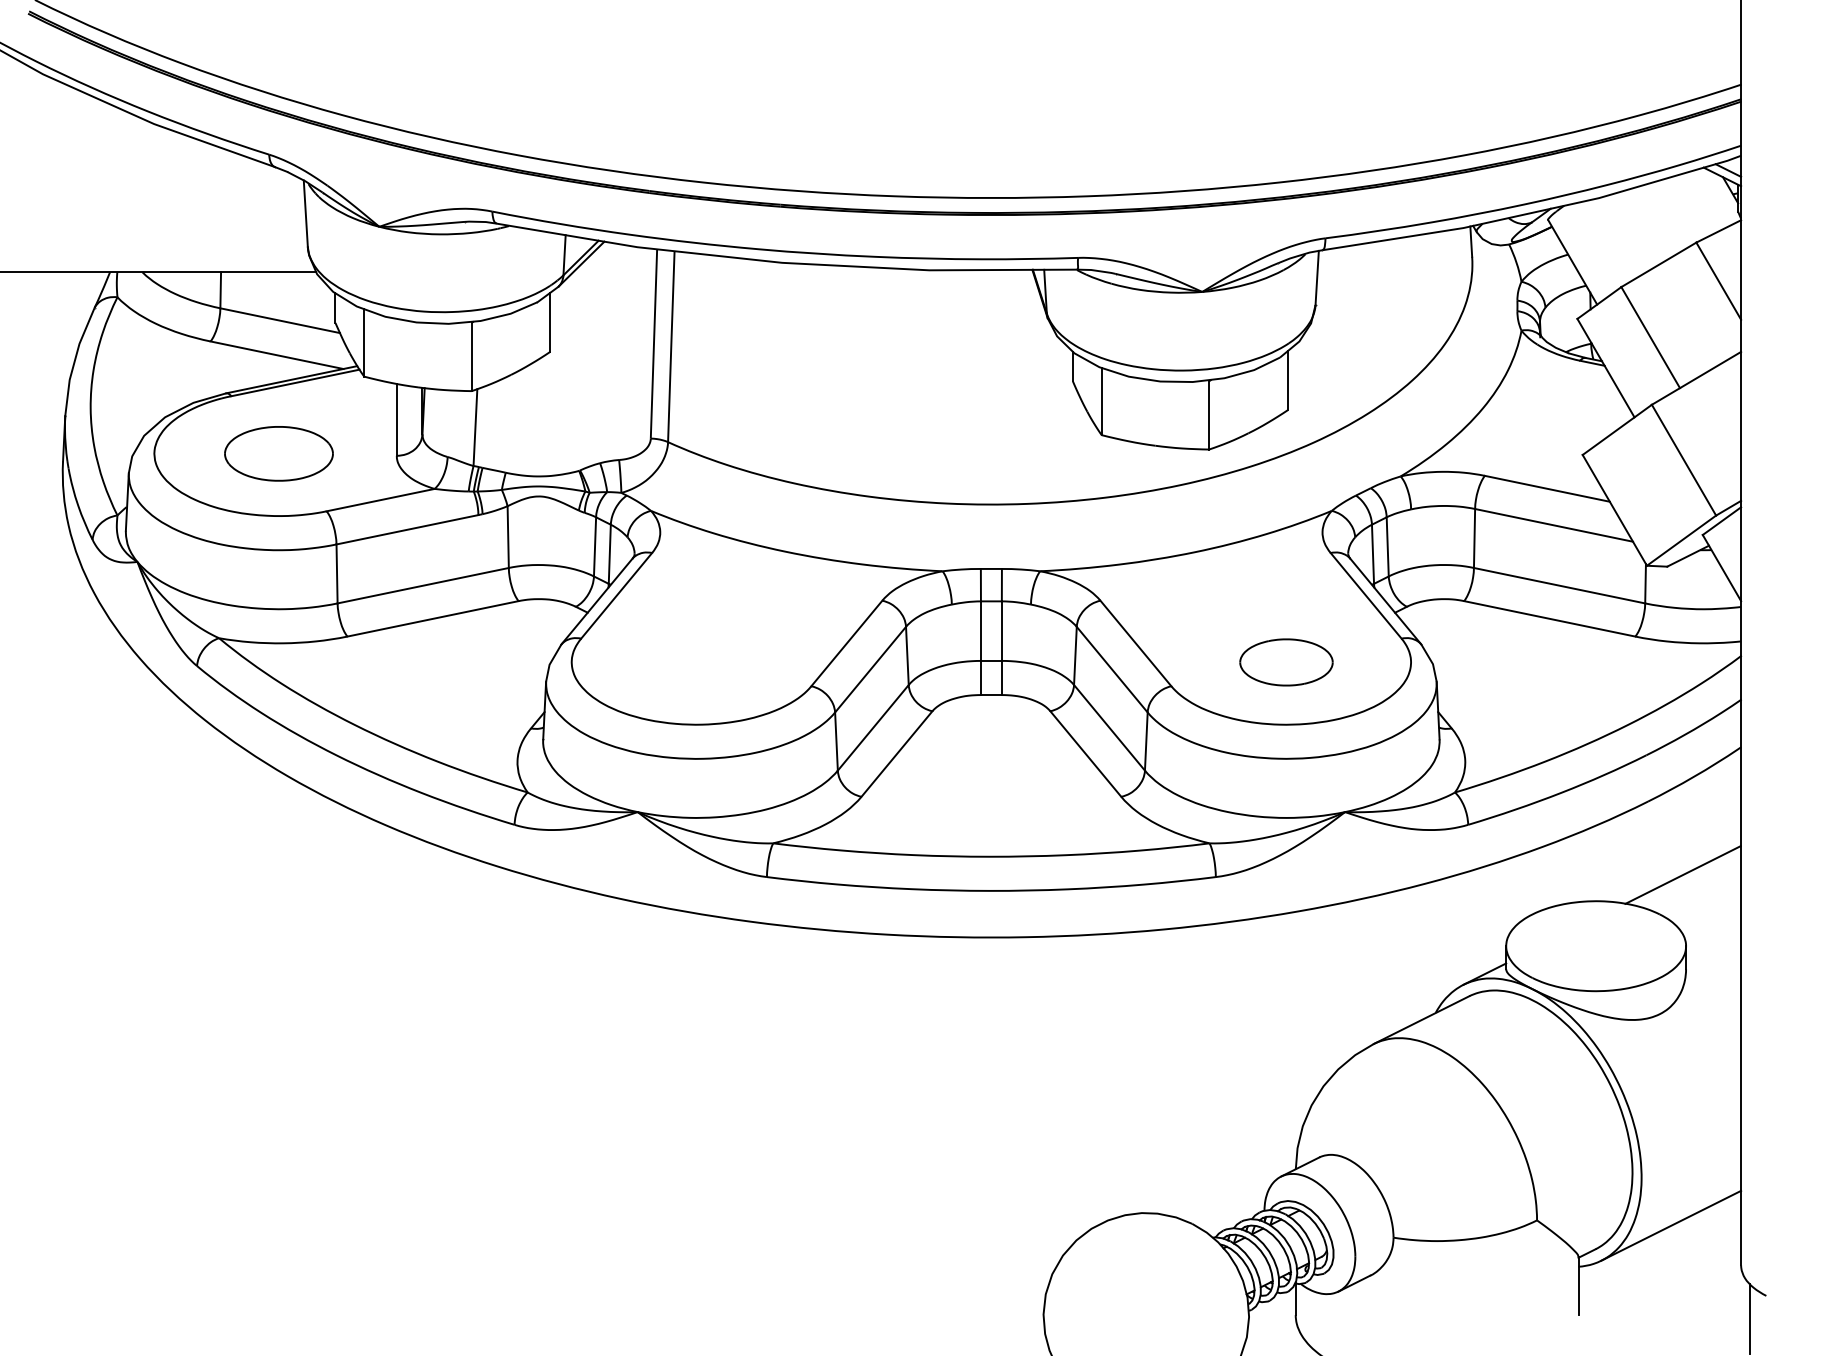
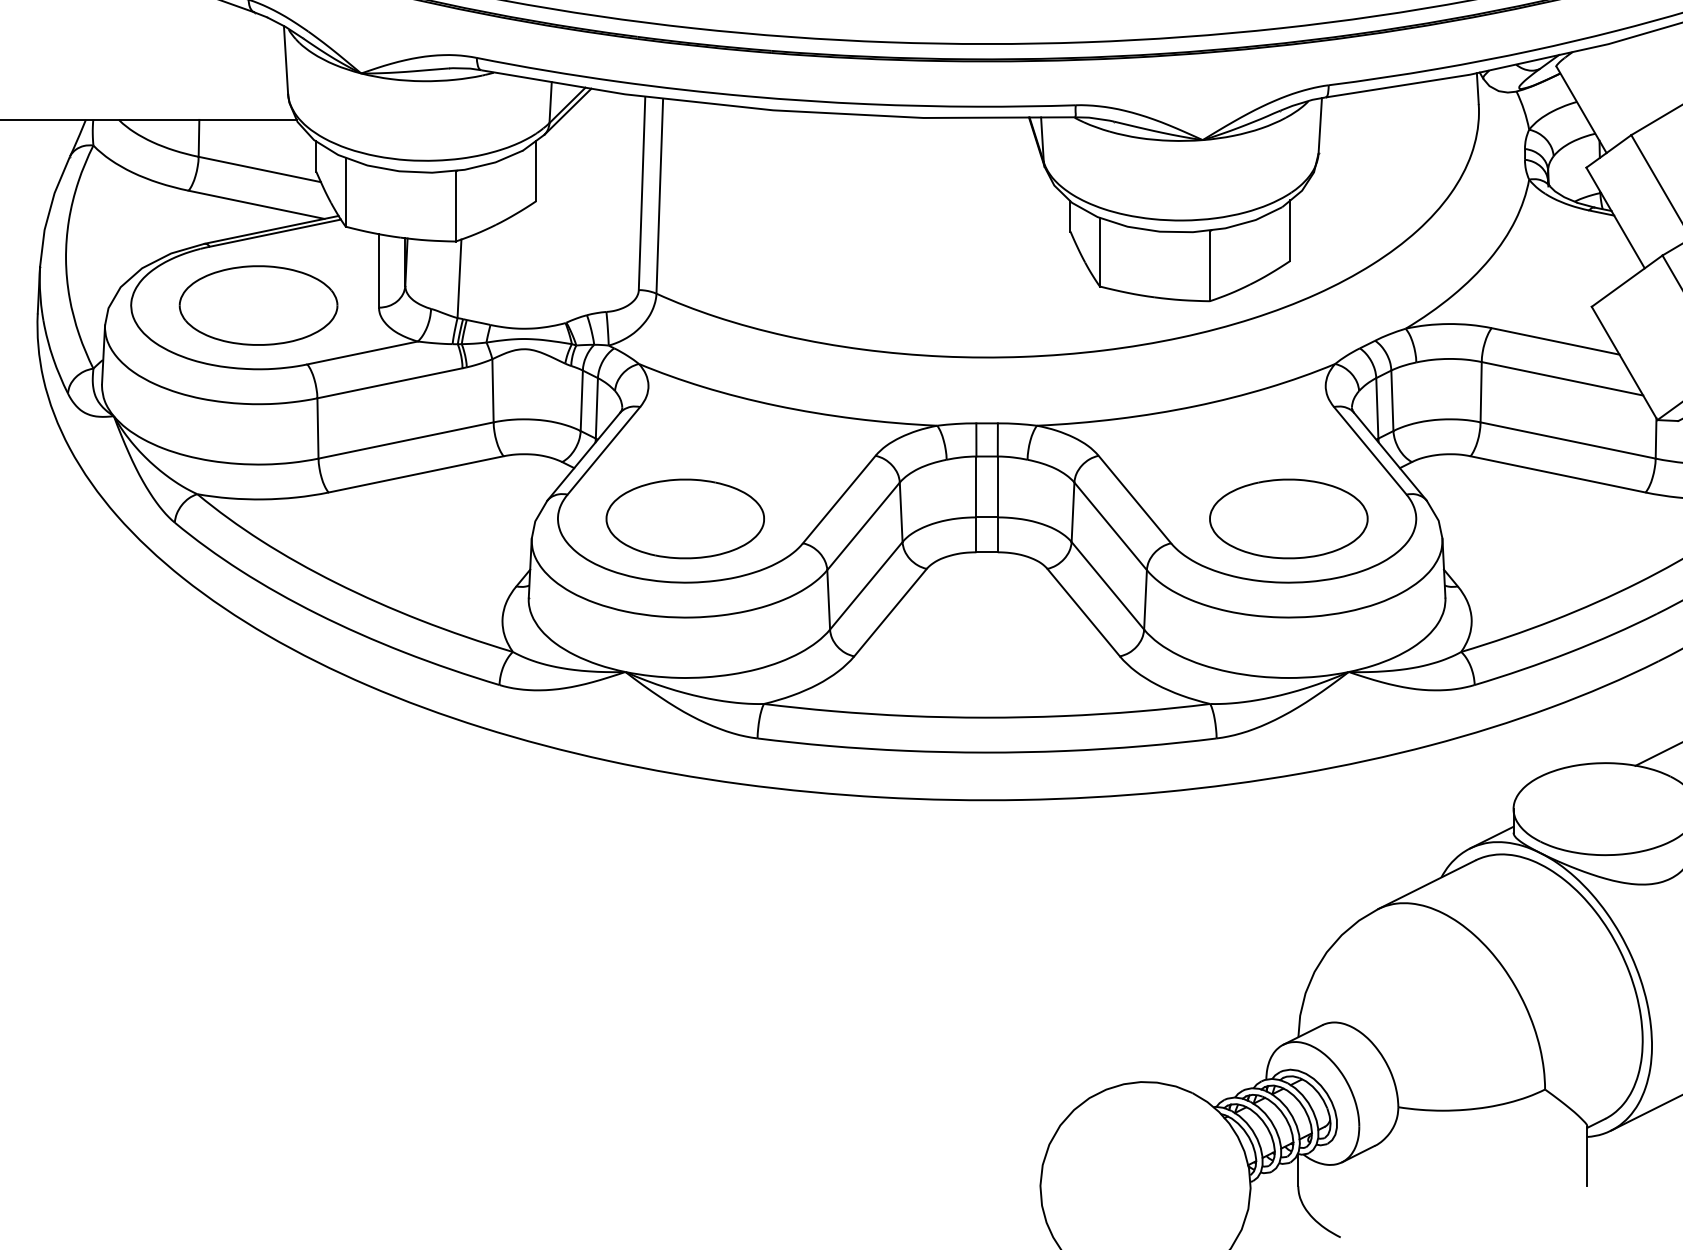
part: (278, 453) -> (258, 305), size x1.43
part: (696, 662) -> (685, 519), added
part: (1286, 662) -> (1288, 519), size x1.67

